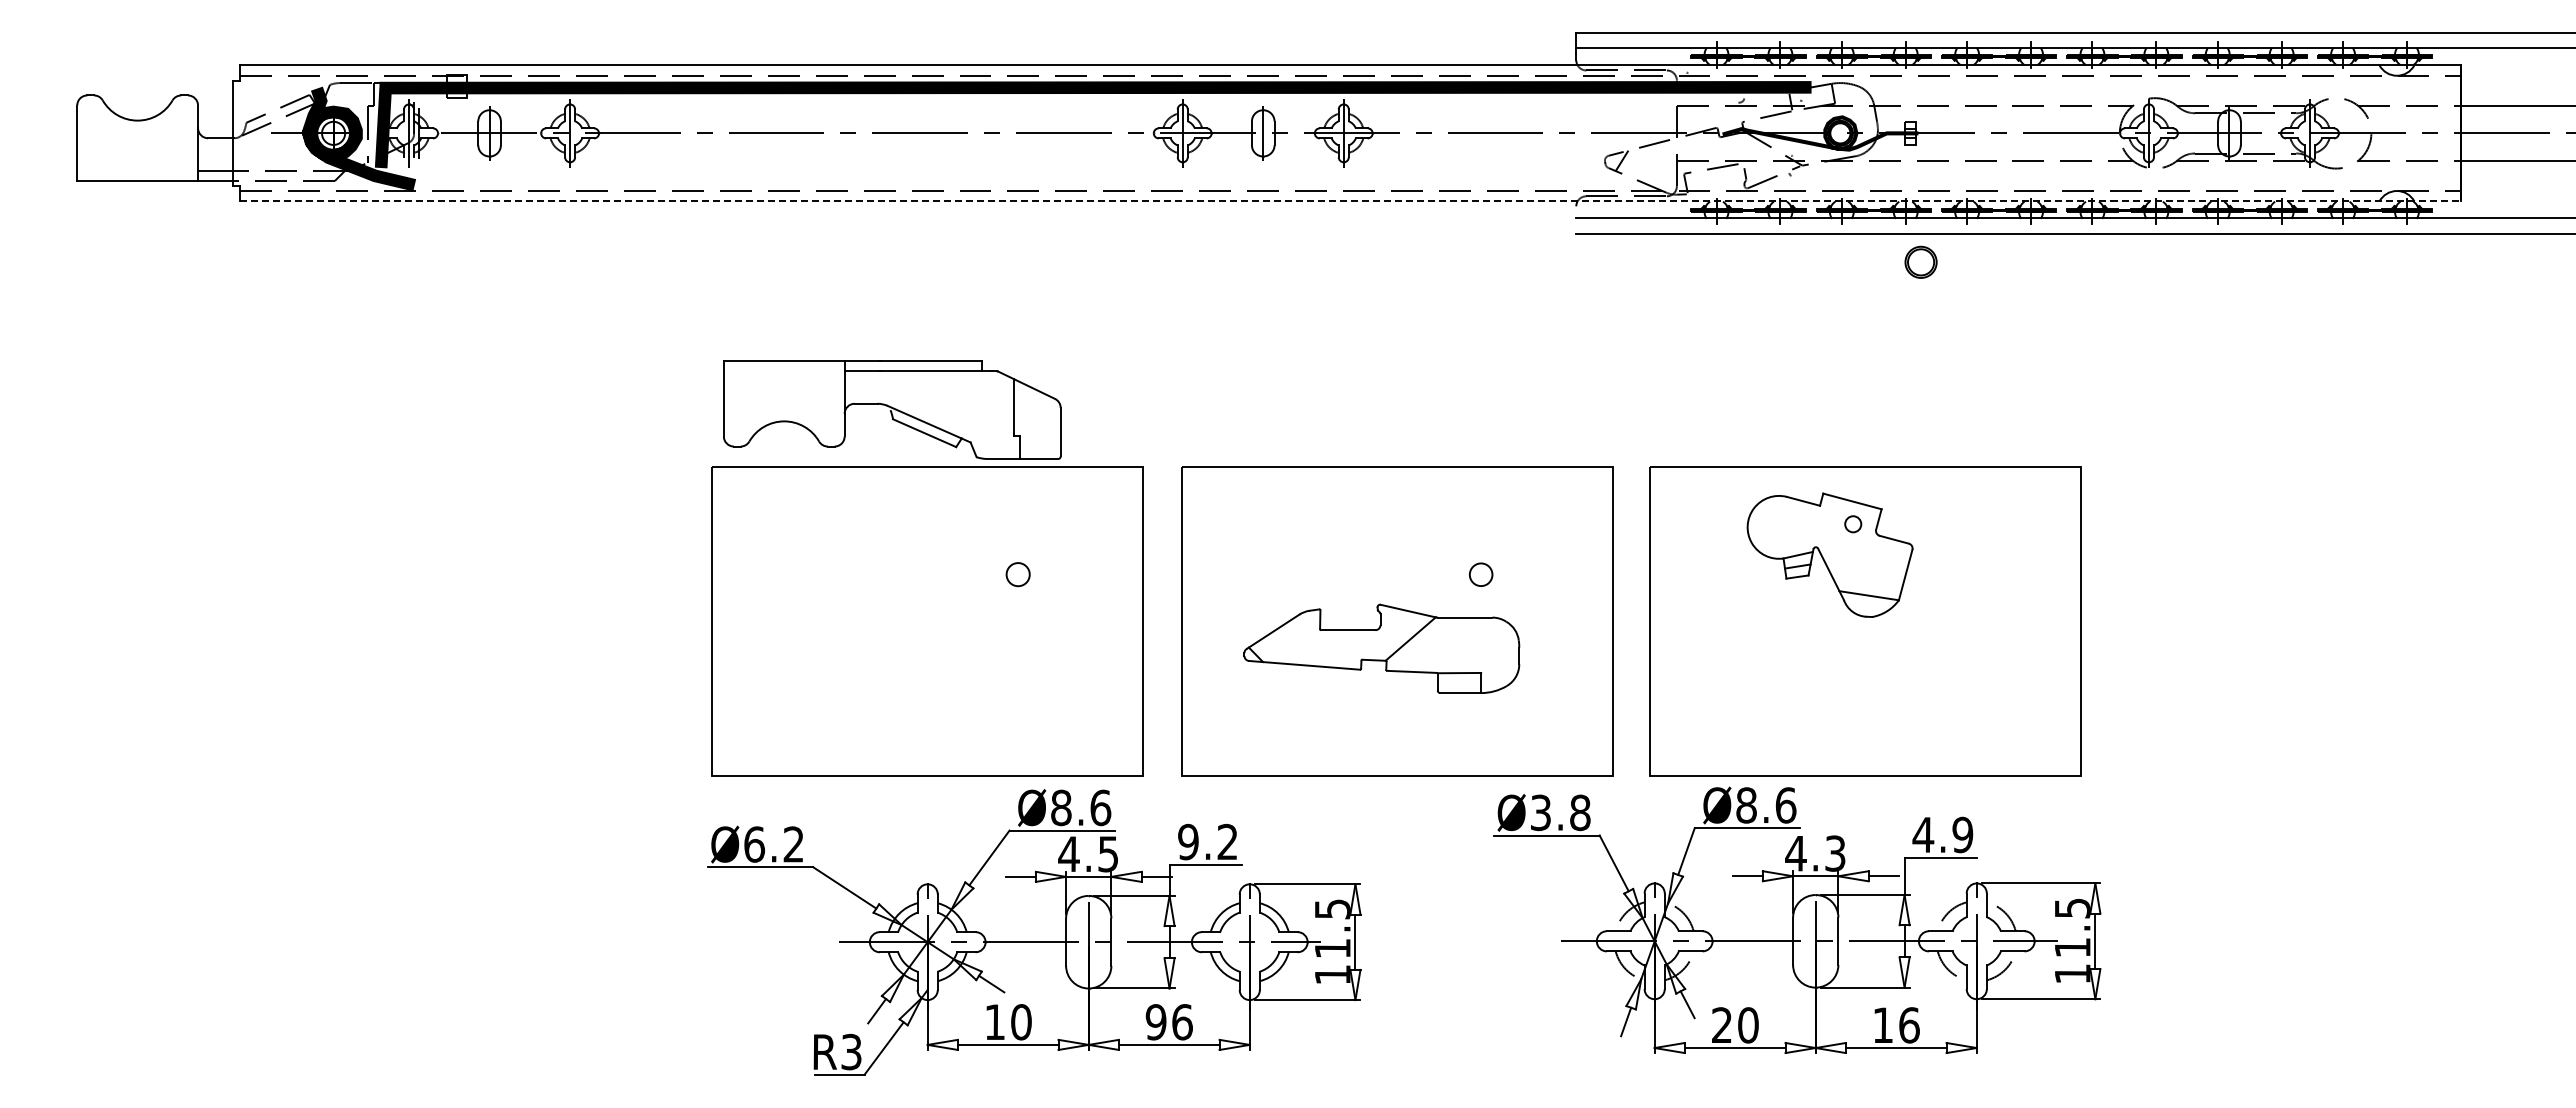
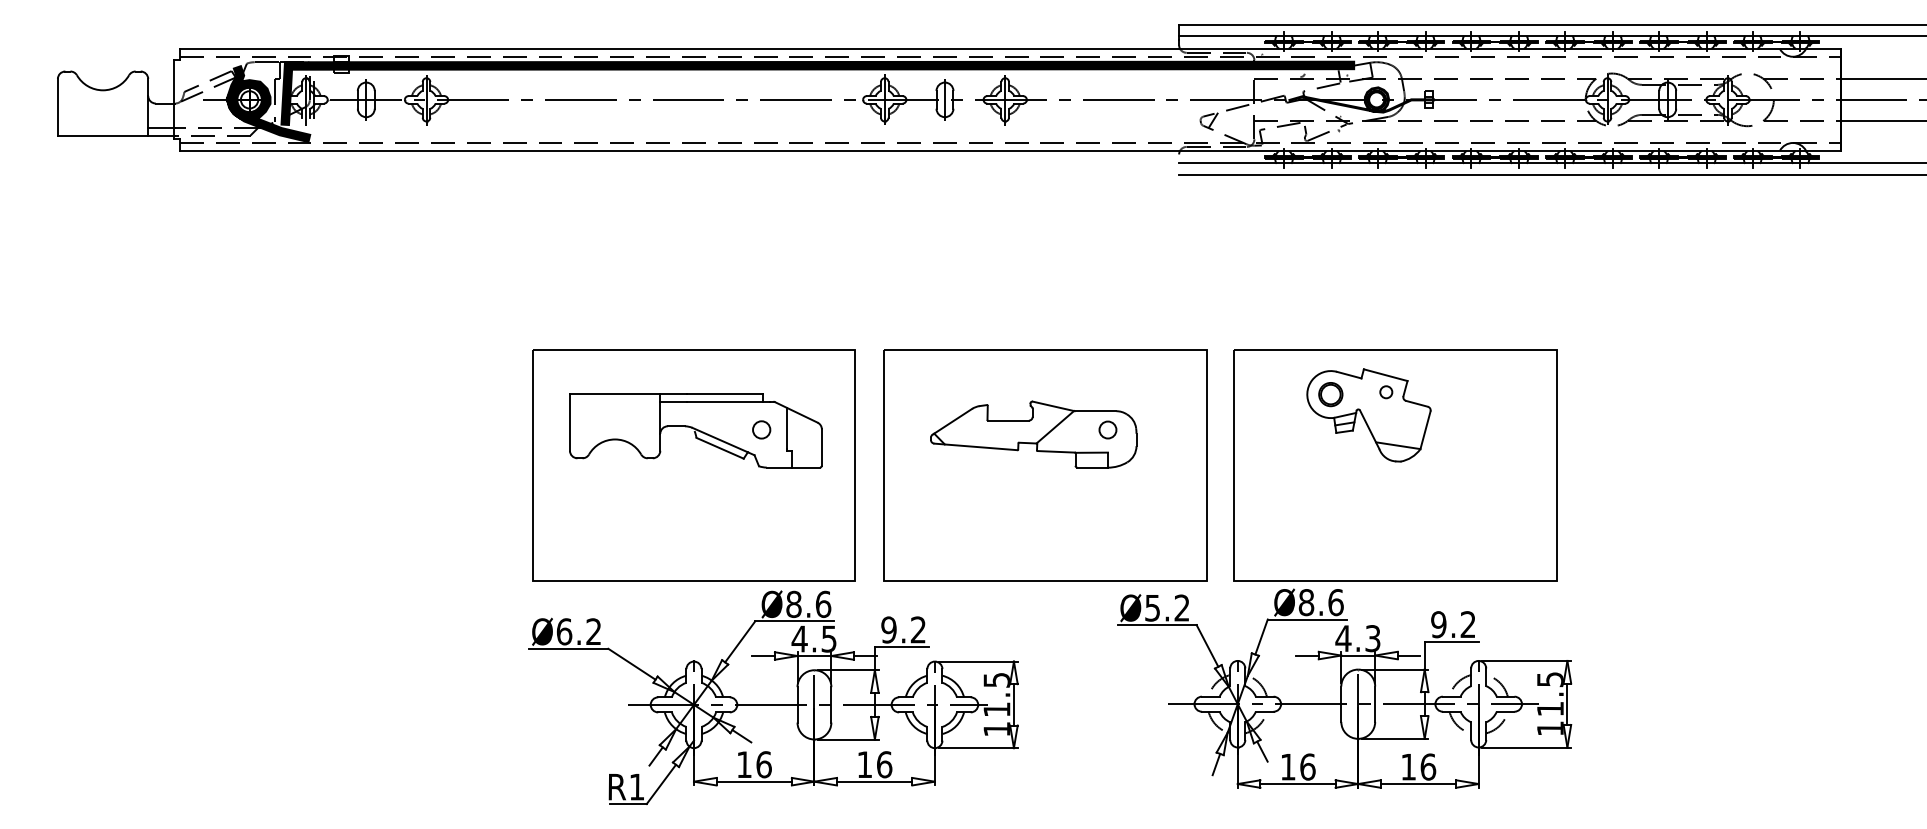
line: (1351, 201) -> (1010, 150), dashed -> solid
part: (1920, 261) -> (1330, 393), moved
part: (892, 409) -> (696, 430), moved
part: (1381, 648) -> (1033, 434), moved
text: (1560, 812) -> (1167, 607), Ø3.8 -> Ø5.2
text: (1942, 834) -> (1453, 624), 4.9 -> 9.2
text: (1021, 1022) -> (764, 764), 10 -> 16
text: (1155, 1022) -> (864, 764), 96 -> 16
text: (1735, 1025) -> (1298, 767), 20 -> 16
text: (851, 1051) -> (636, 786), R3 -> R1

